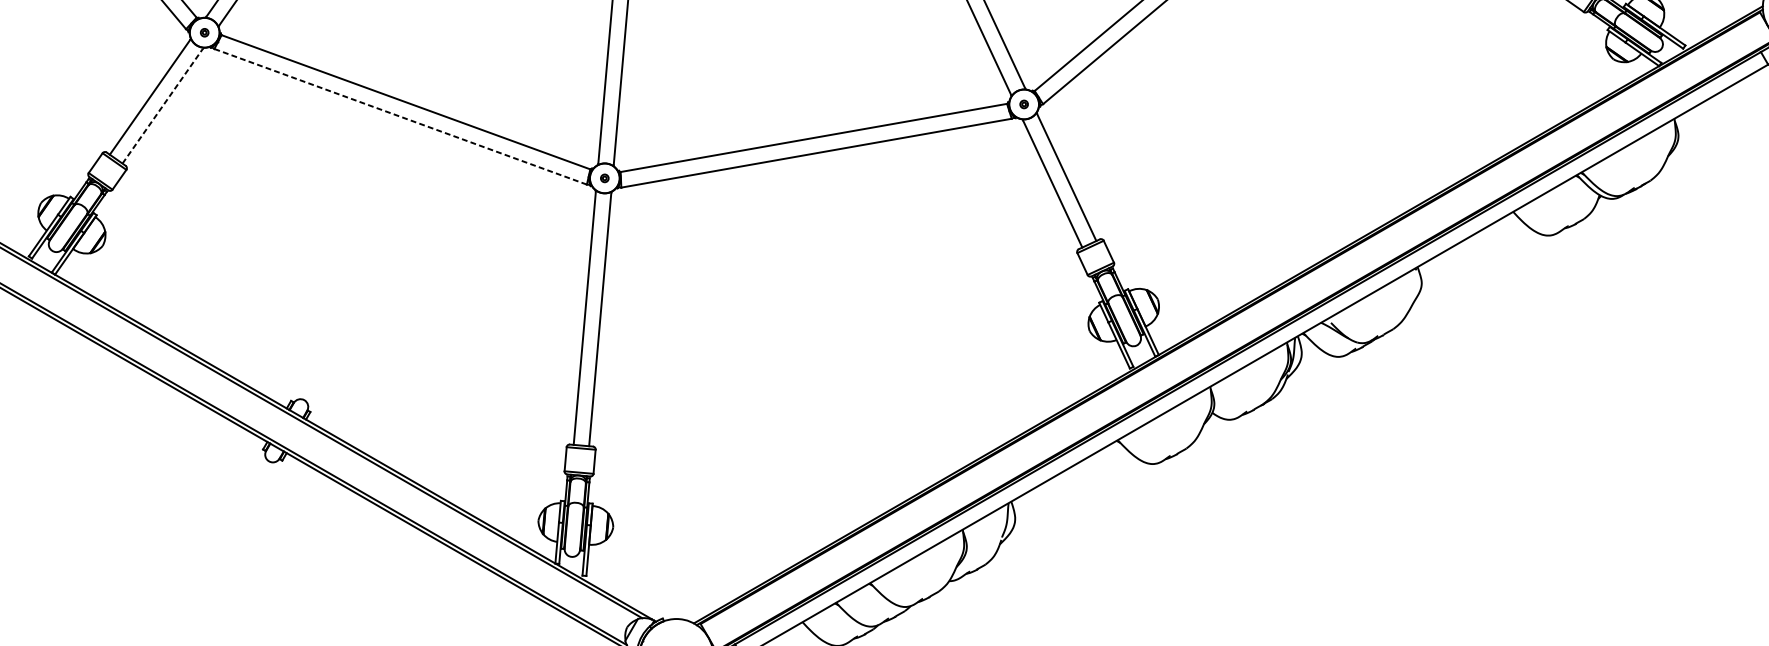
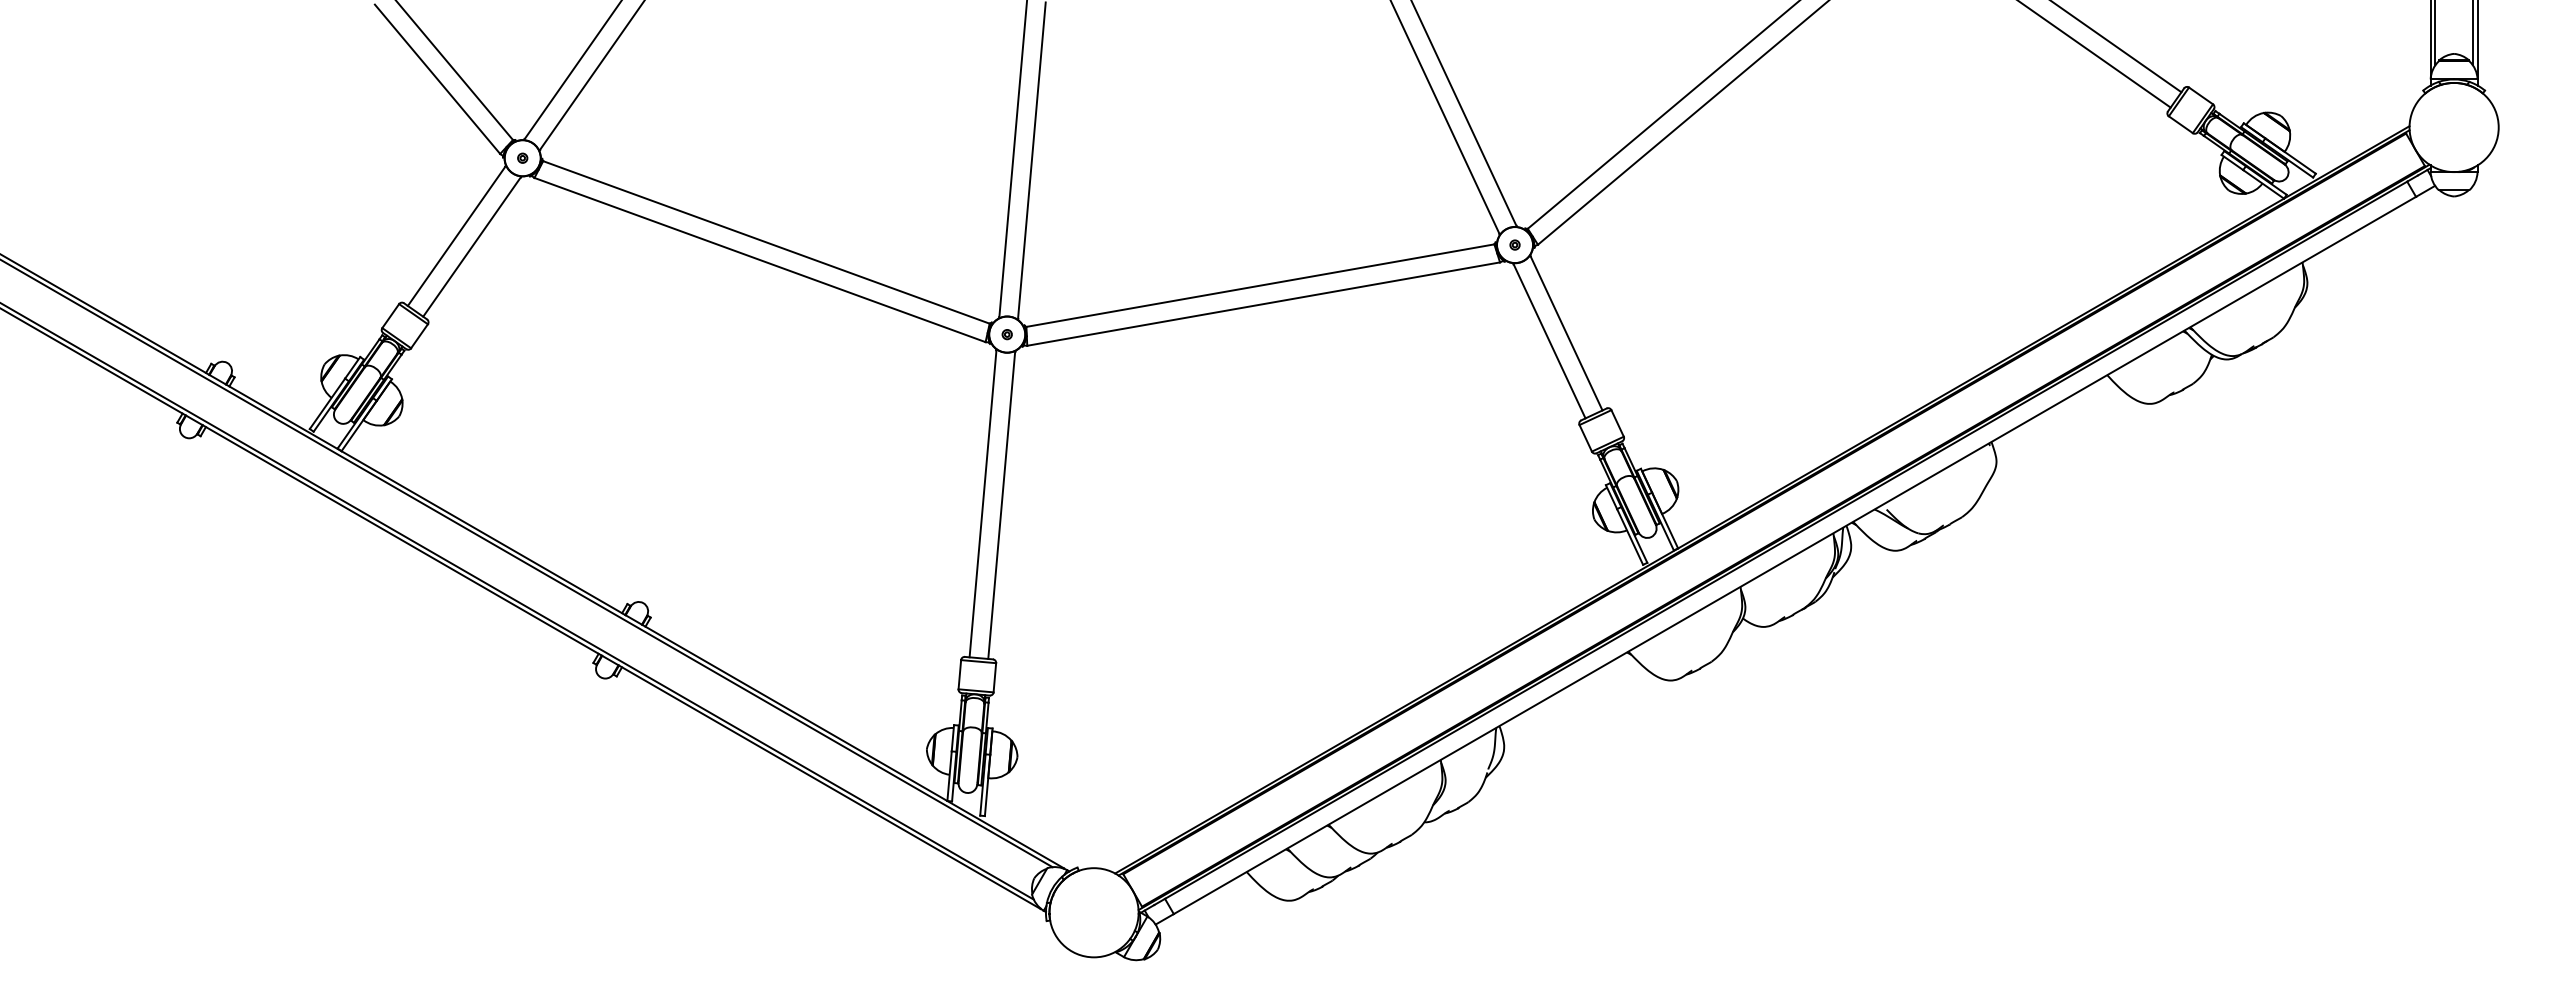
line: (162, 106) -> (471, 247), dashed -> solid
line: (400, 116) -> (759, 259), dashed -> solid

